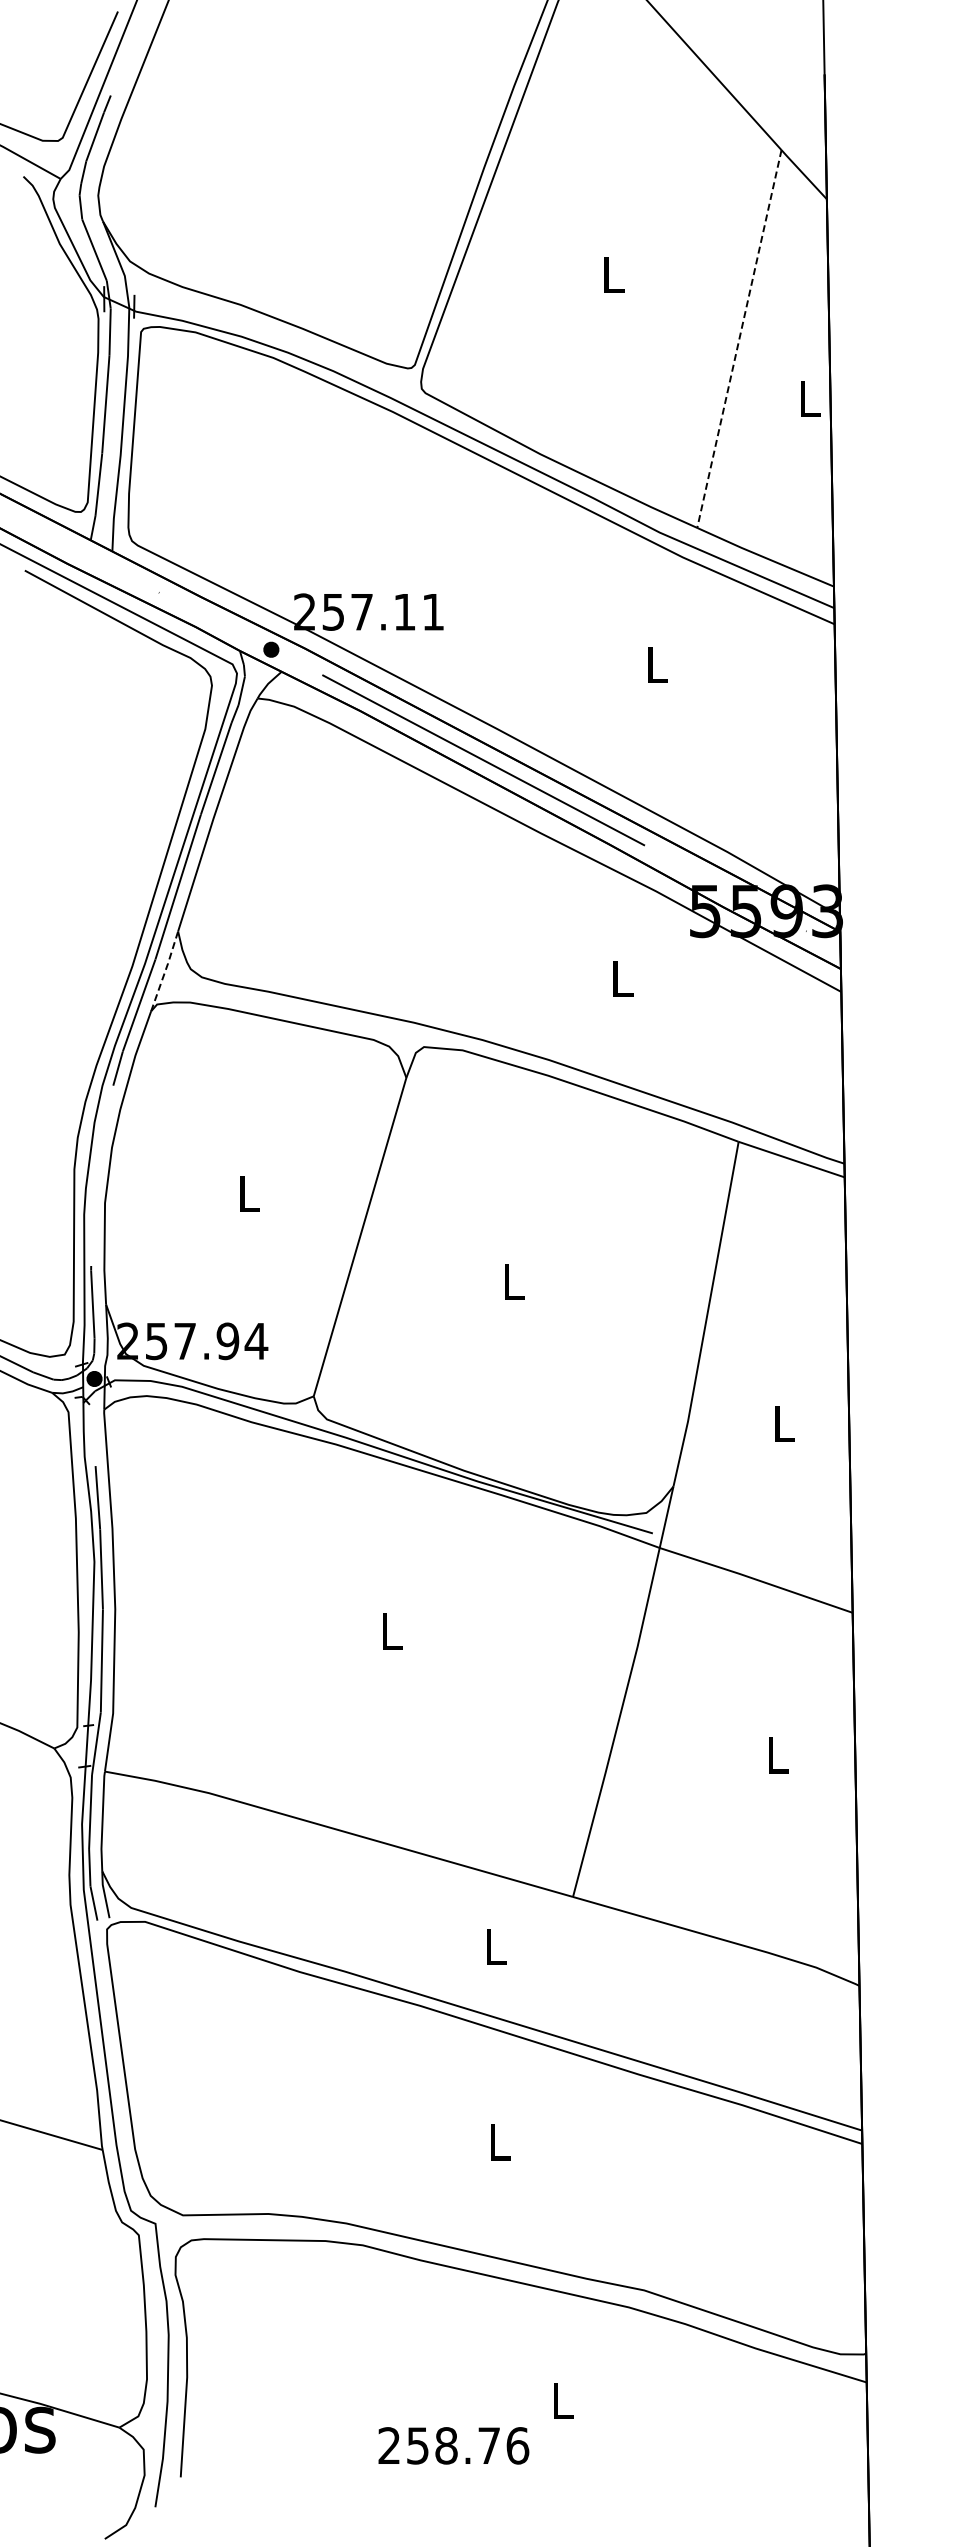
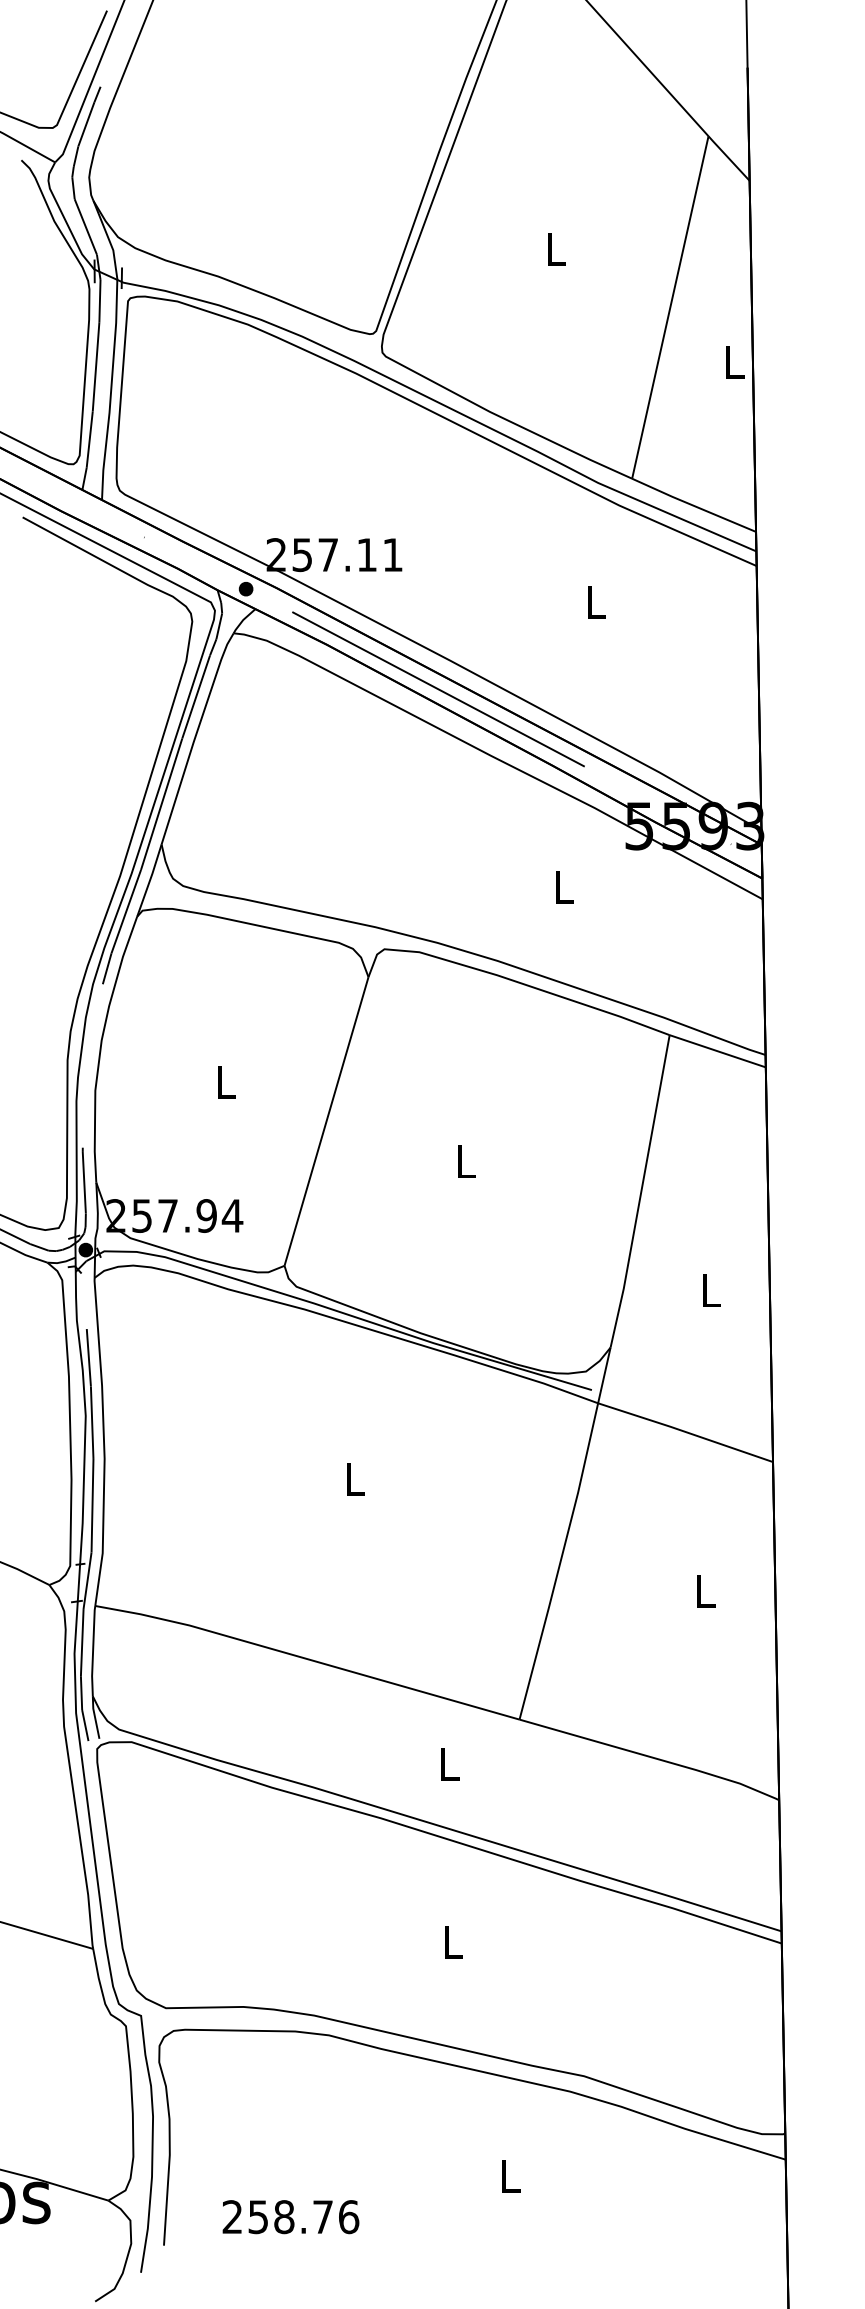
line: (739, 339) -> (670, 307), dashed -> solid
line: (165, 971) -> (150, 880), dashed -> solid
text: (453, 2445) -> (290, 2216), moved

